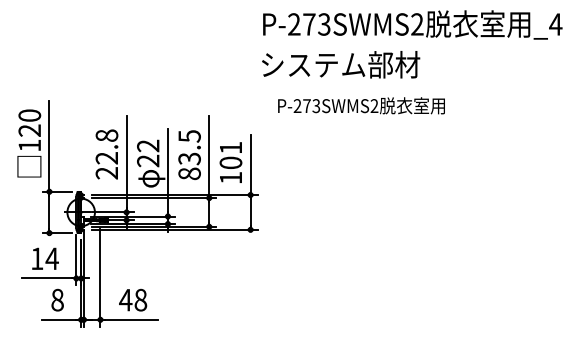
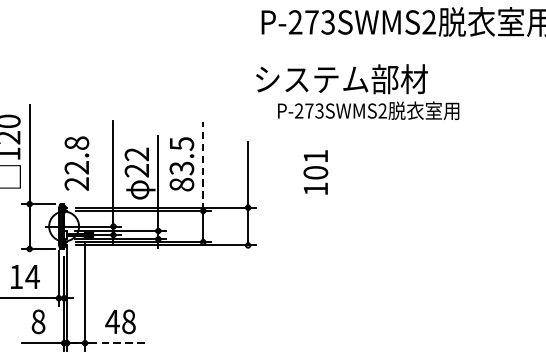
text: (341, 64) -> (342, 78), moved
text: (106, 154) -> (76, 163), moved
line: (209, 157) -> (203, 166), solid -> dashed
text: (230, 162) -> (315, 172), moved
line: (131, 319) -> (118, 342), solid -> dashed

